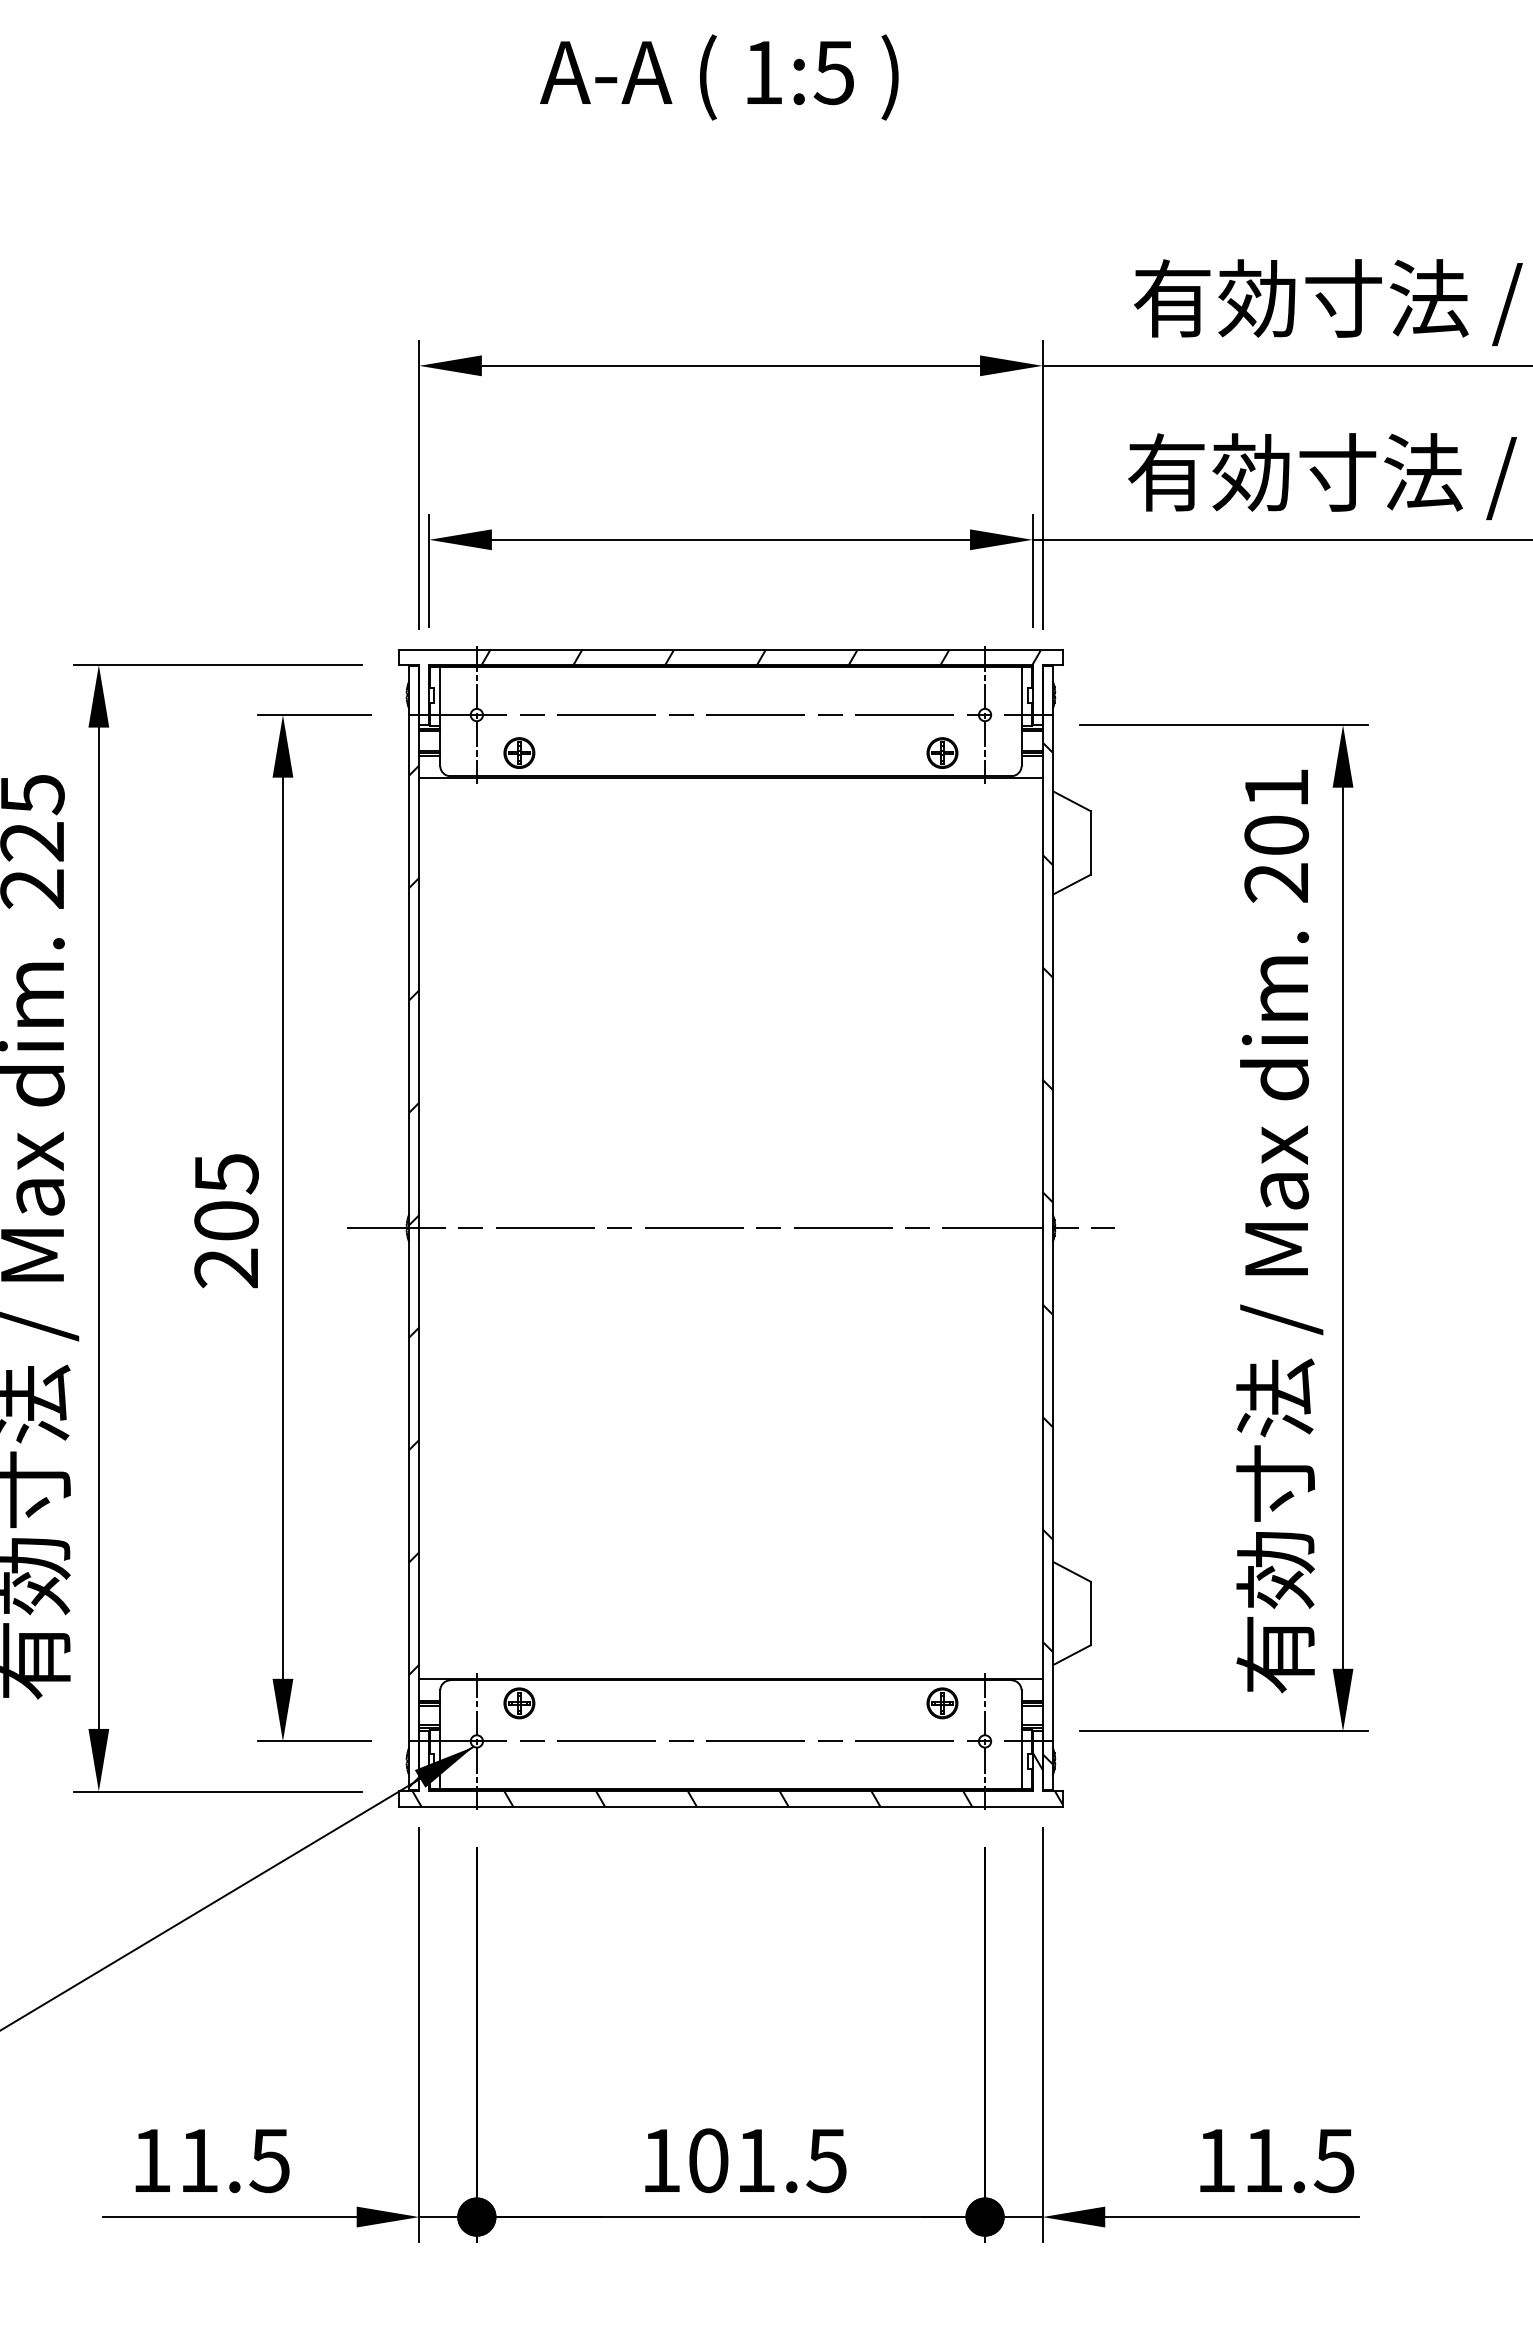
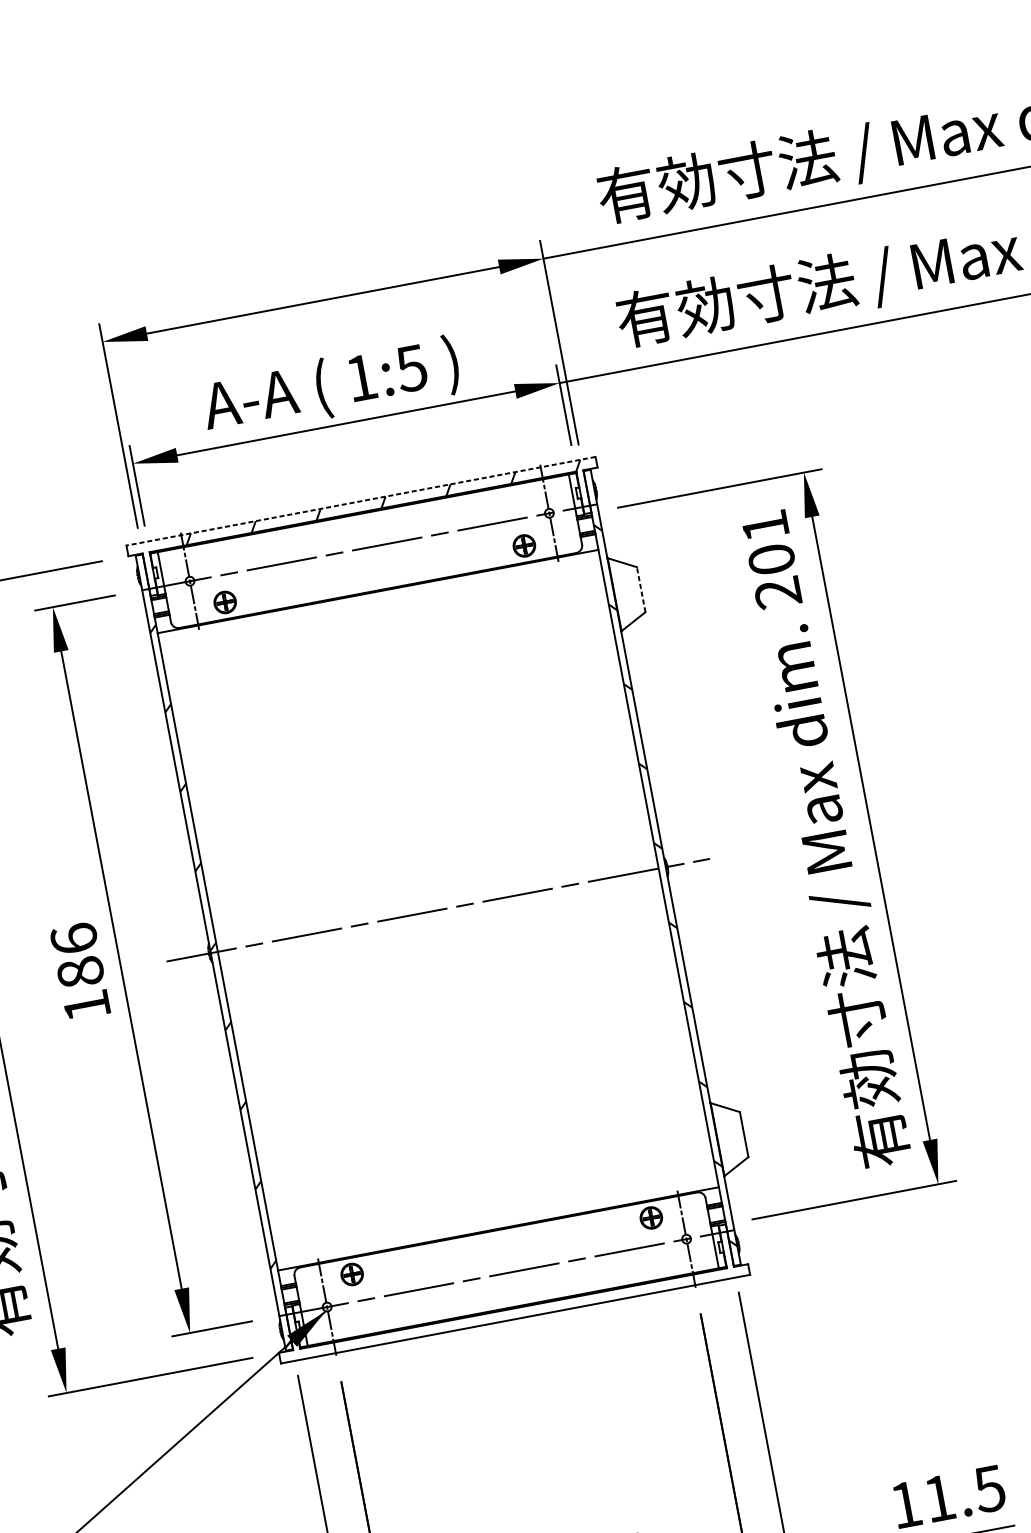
text: (719, 77) -> (331, 387), moved
line: (730, 649) -> (360, 501), solid -> dashed
line: (1090, 842) -> (641, 589), solid -> dashed
text: (226, 1220) -> (80, 972), 205 -> 186
hatch: (737, 1779) -> (516, 1299), removed

